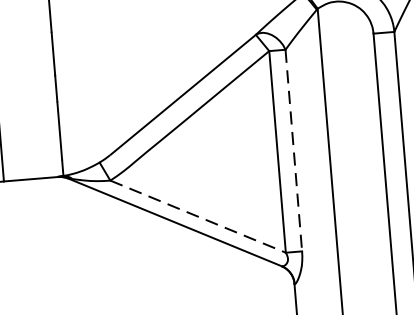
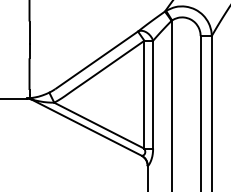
line: (294, 150) -> (153, 94), dashed -> solid
line: (198, 216) -> (99, 125), dashed -> solid

